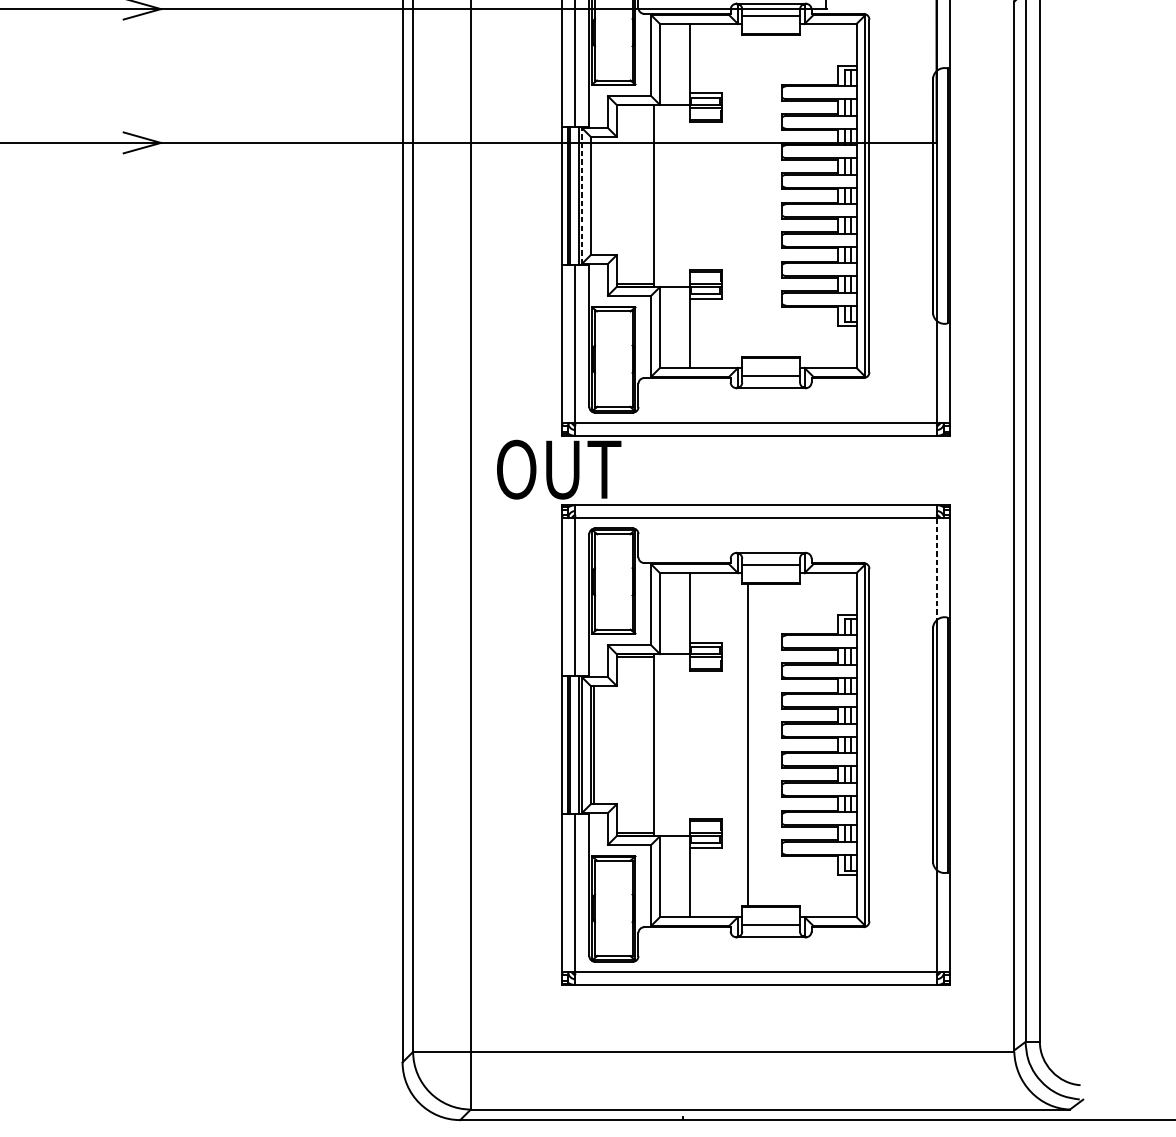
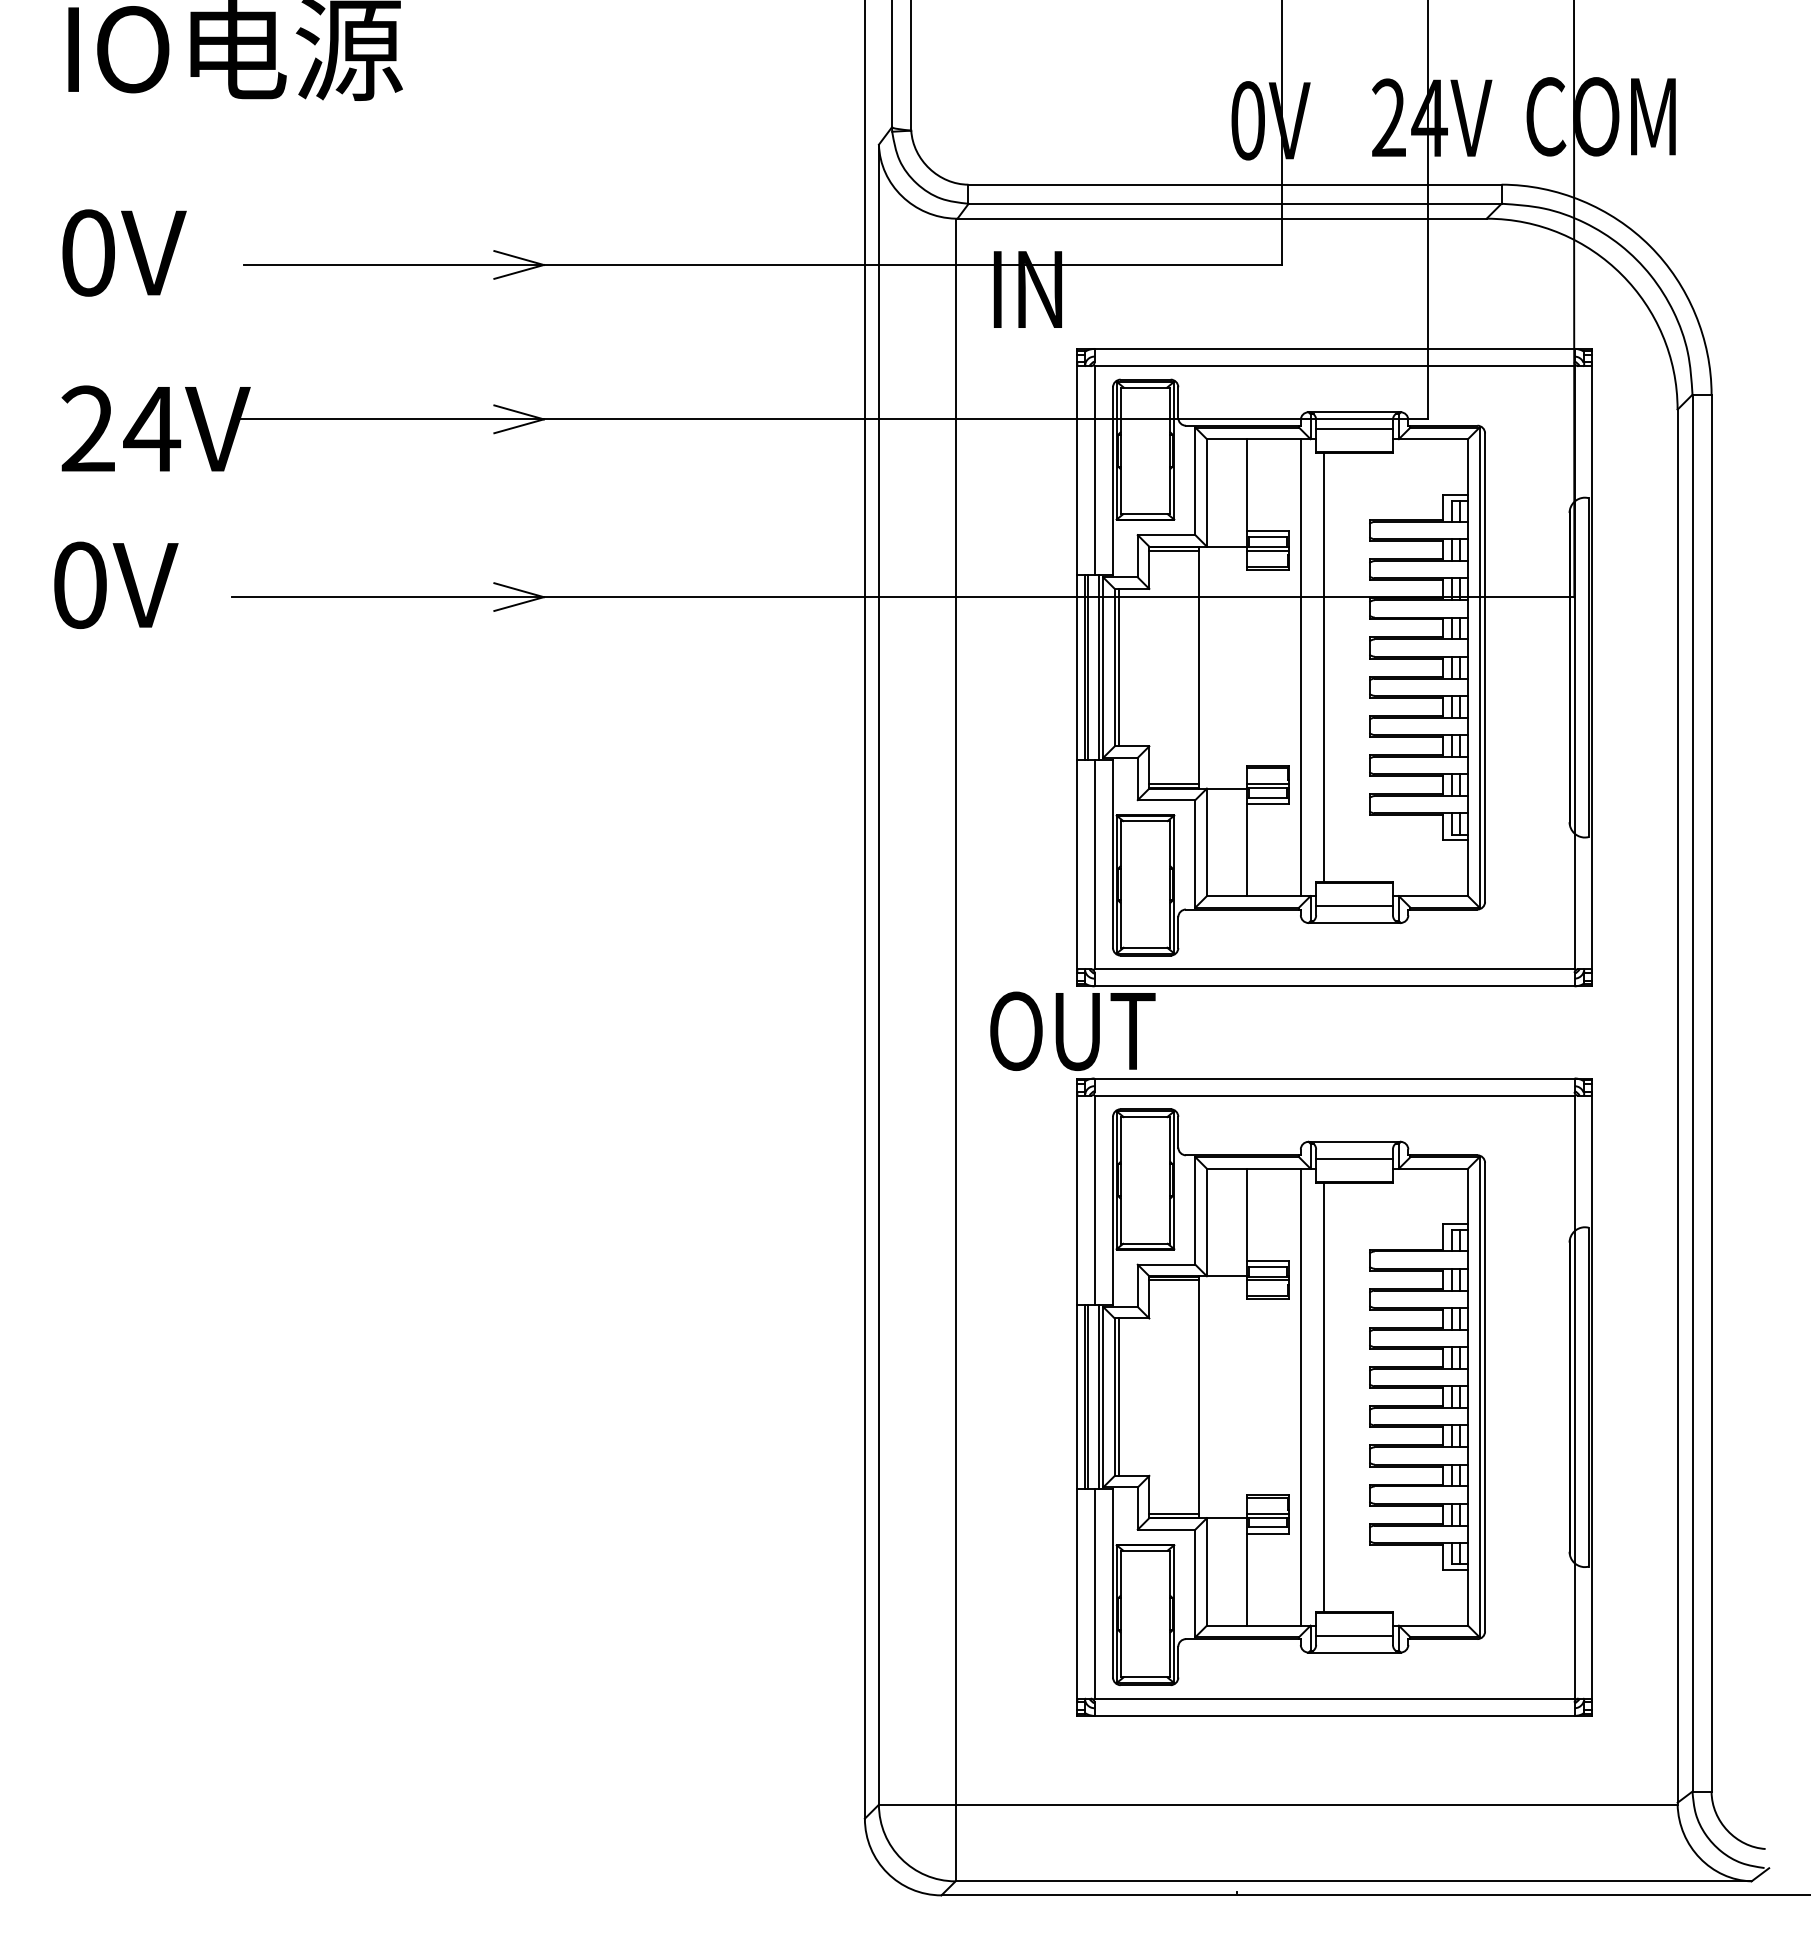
line: (635, 107) -> (1174, 550), added
line: (582, 195) -> (1103, 667), dashed -> solid
line: (593, 195) -> (1118, 667), added
line: (730, 195) -> (1300, 667), added
line: (748, 195) -> (1324, 667), added
line: (936, 569) -> (1574, 1163), dashed -> solid
line: (730, 744) -> (1300, 1396), added

